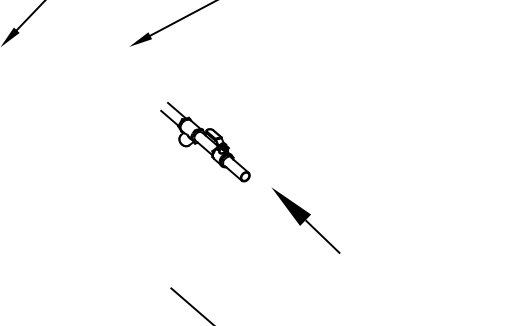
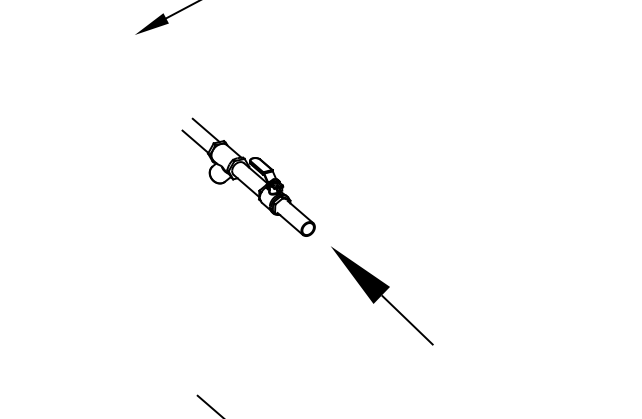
part: (305, 220) -> (381, 295), moved

